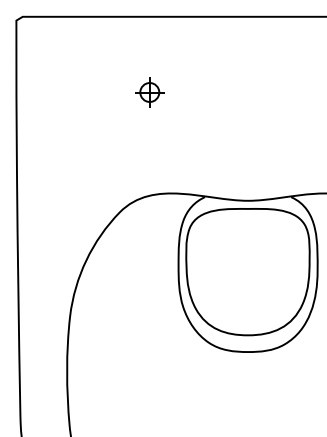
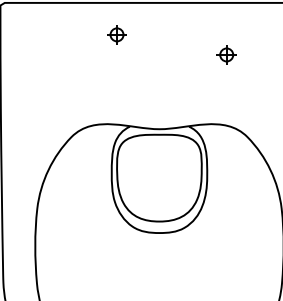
part: (149, 91) -> (116, 34), moved

